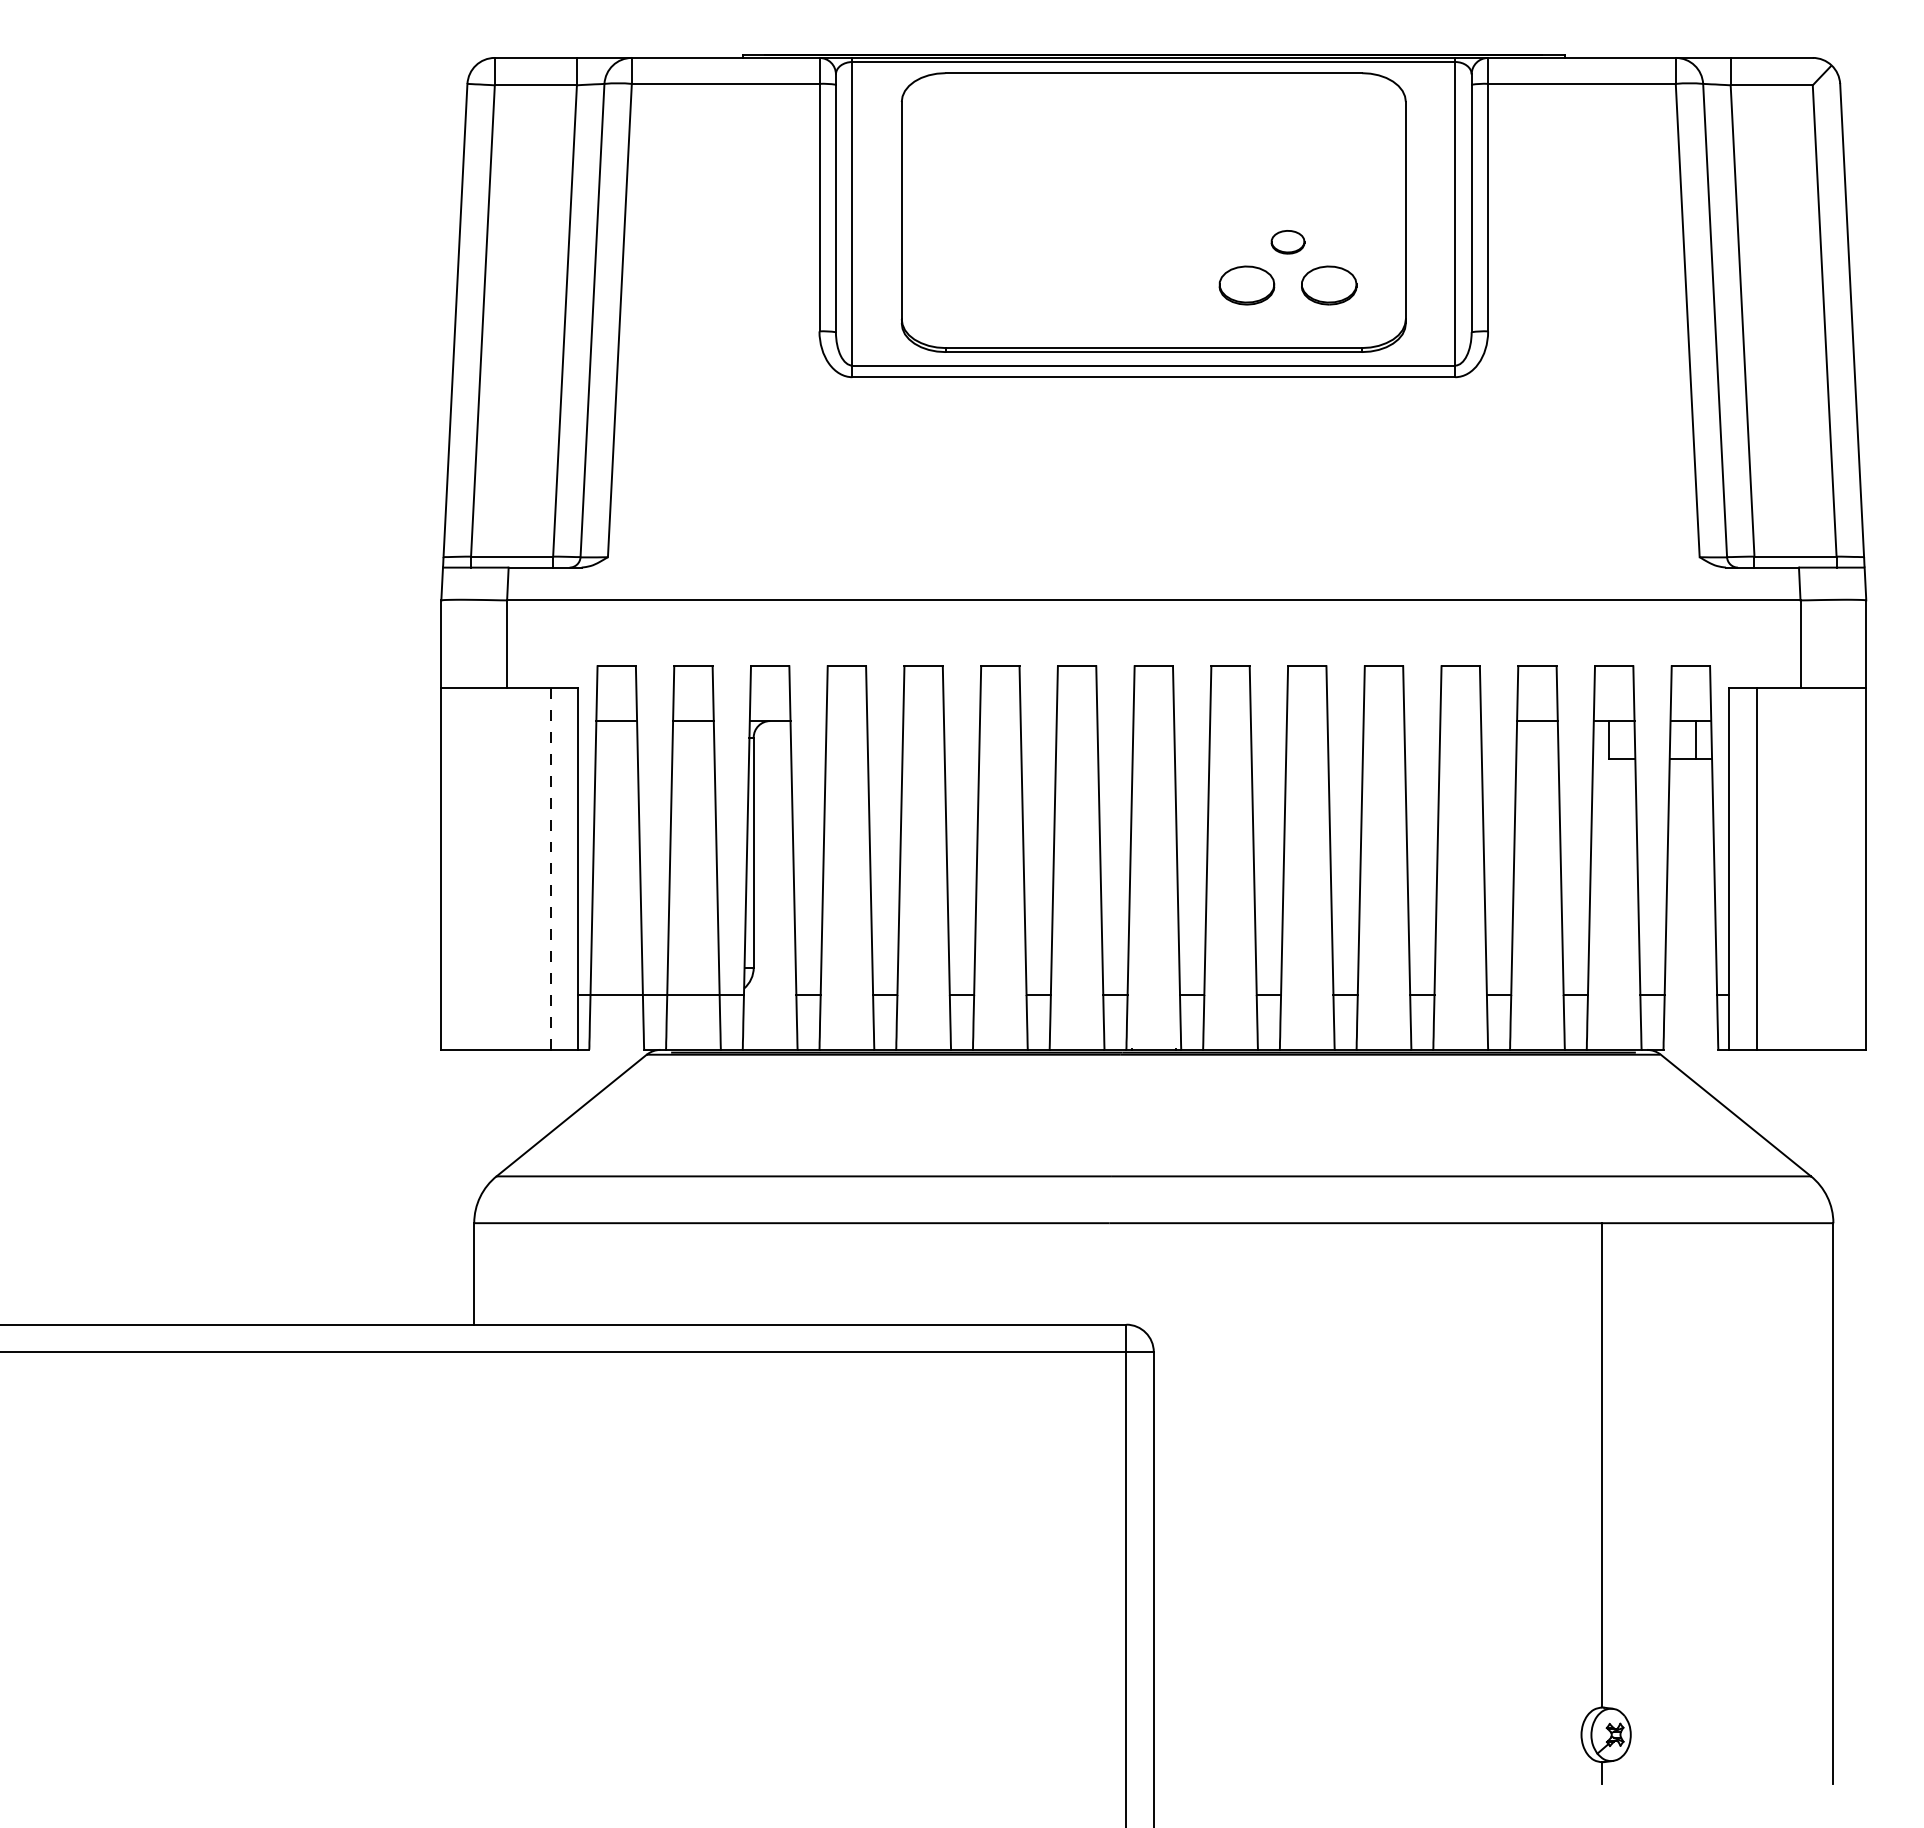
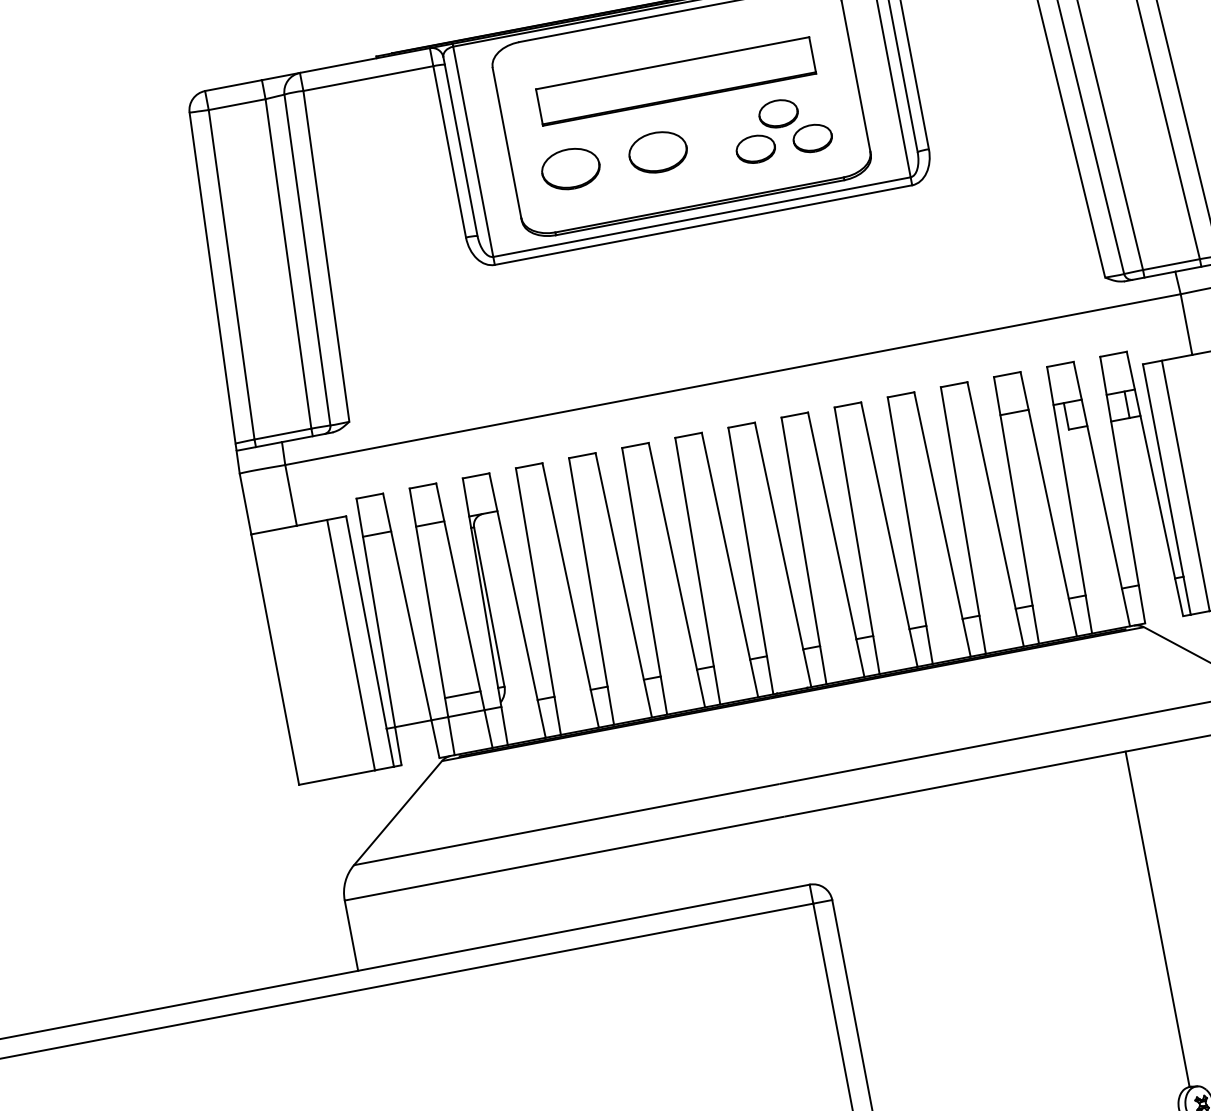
part: (1153, 169) -> (675, 81), added
part: (1287, 242) -> (778, 114), size x1.67
part: (983, 263) -> (570, 168), added
part: (1109, 263) -> (657, 152), added
line: (550, 868) -> (350, 644), dashed -> solid
line: (693, 967) -> (462, 694), added

